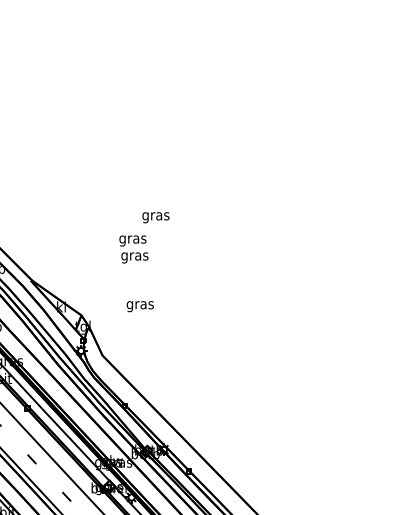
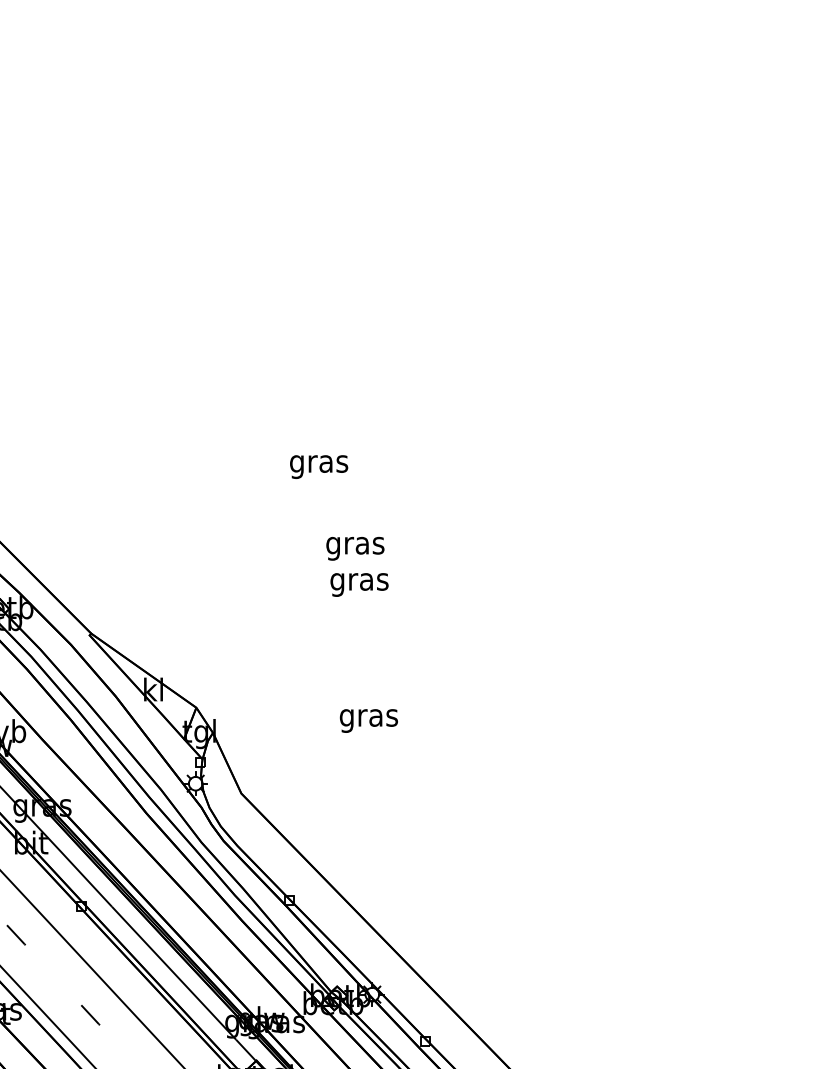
text: (155, 217) -> (318, 466), moved
text: (133, 249) -> (356, 566), moved
text: (139, 306) -> (367, 720), moved

